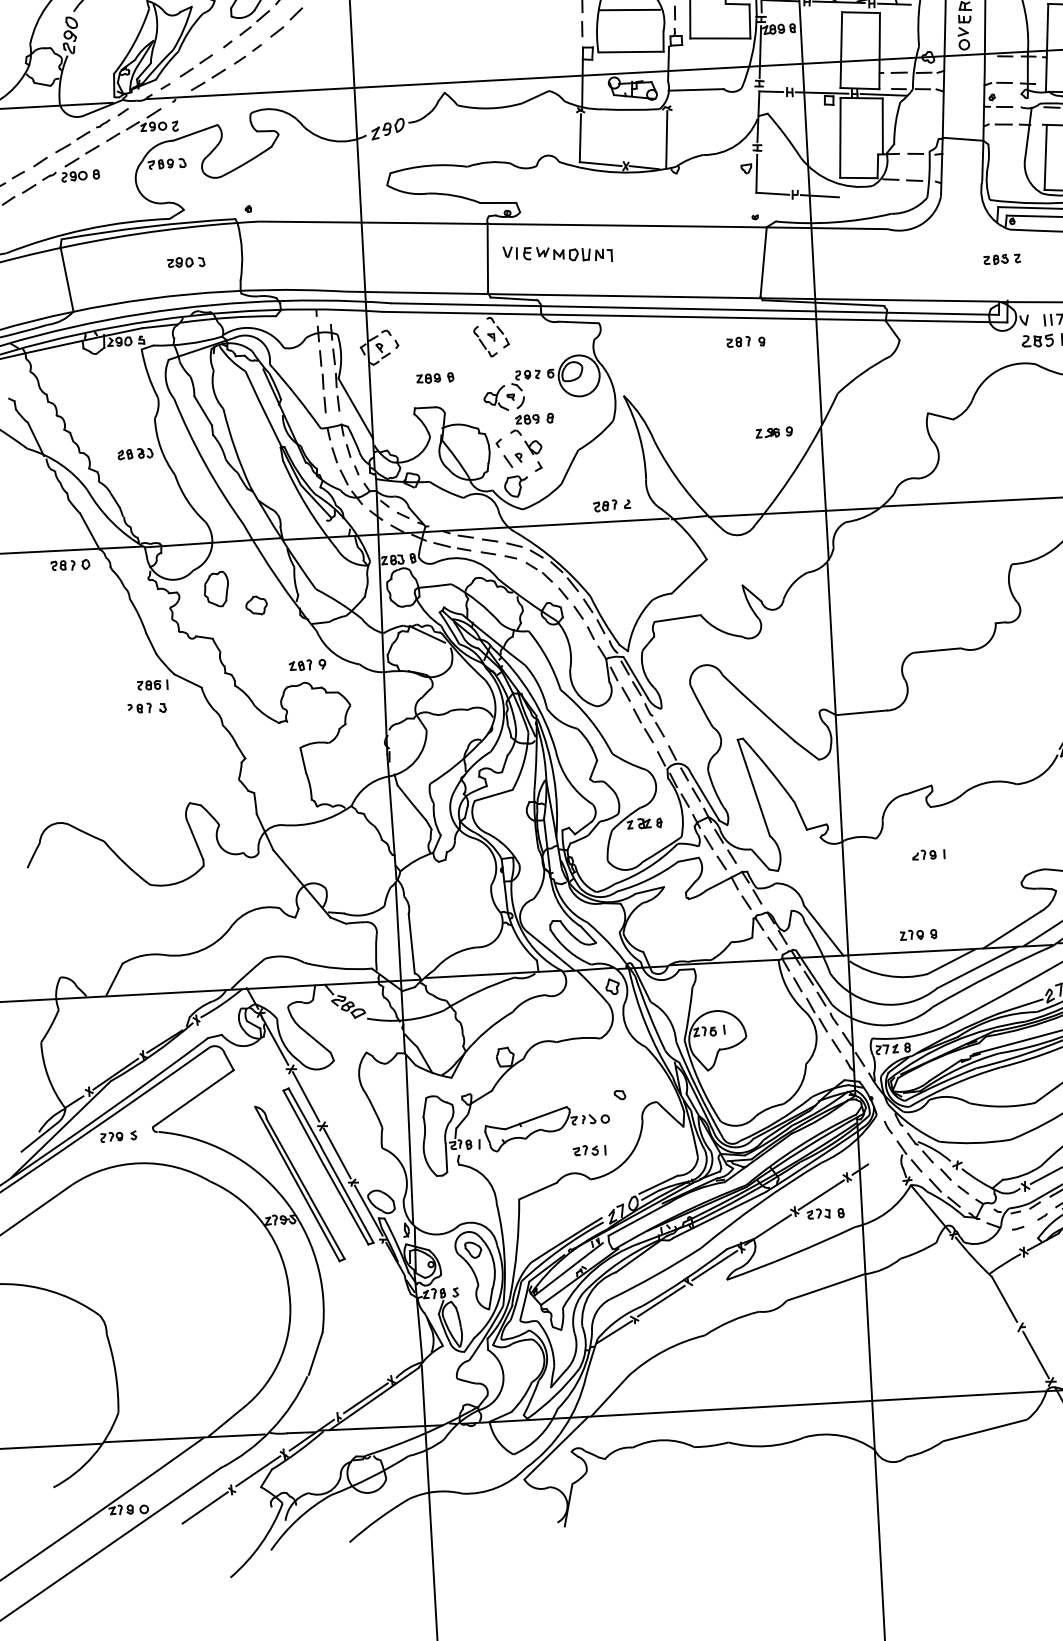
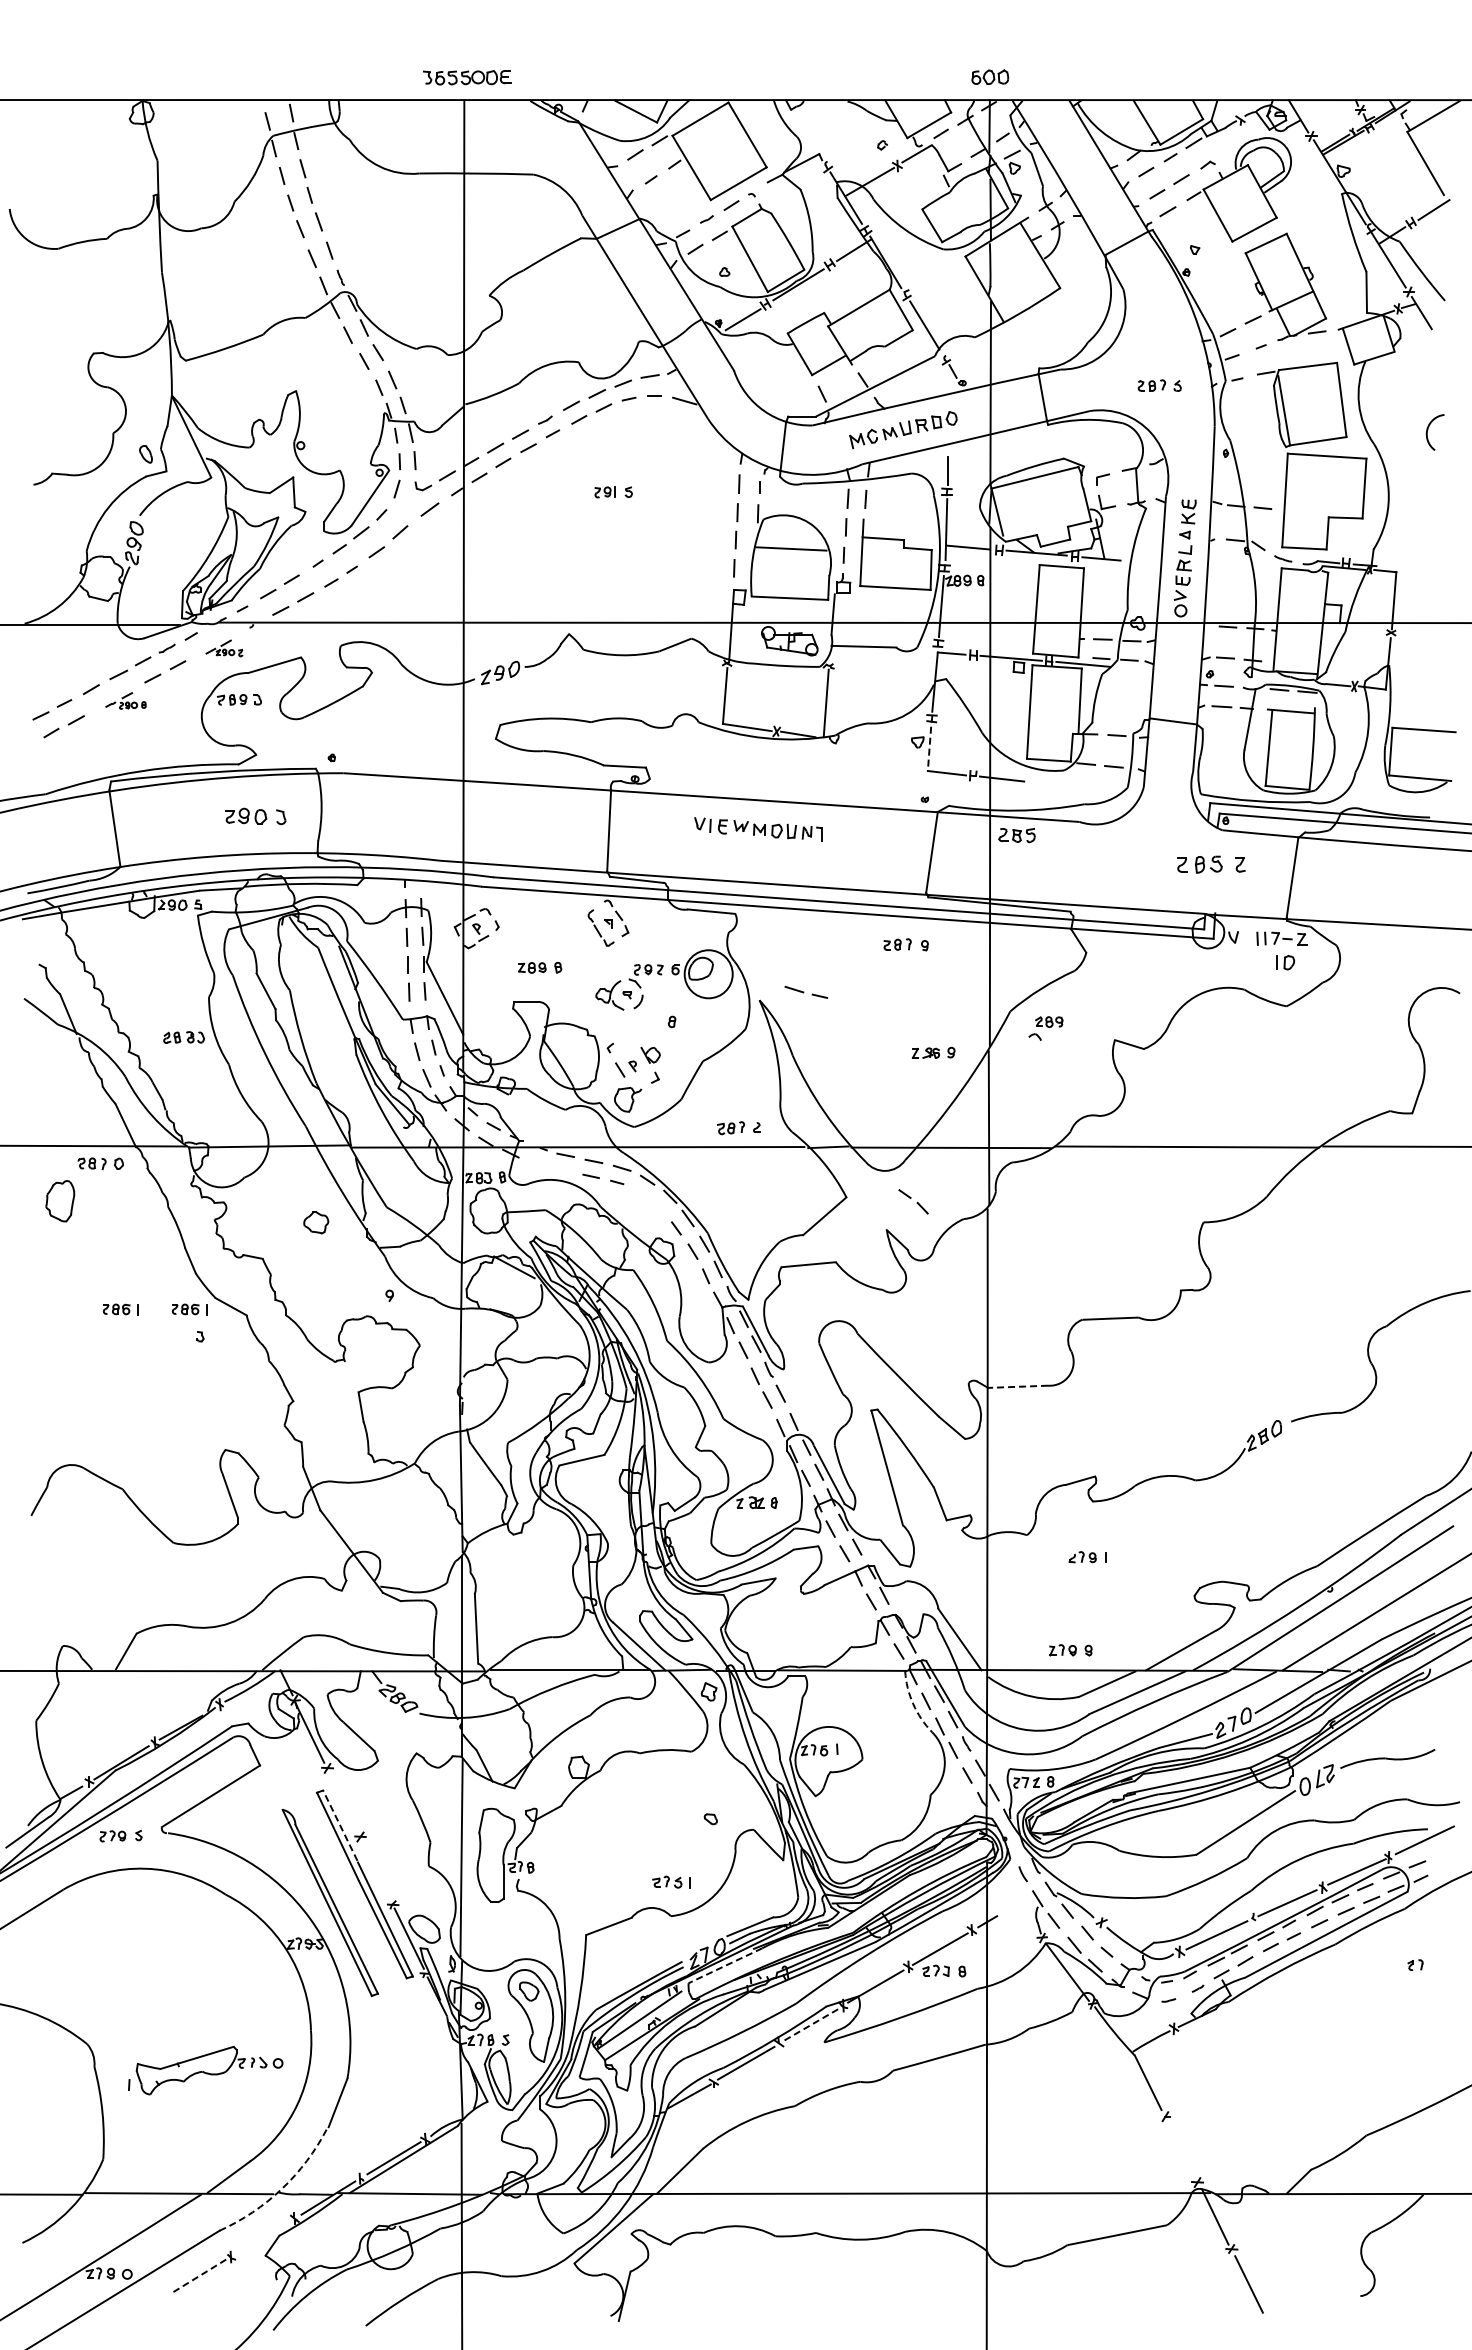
part: (152, 120) -> (224, 648), size x0.6
part: (70, 169) -> (125, 700), size x0.6
line: (756, 174) -> (929, 749), solid -> dashed
part: (557, 254) -> (758, 829), moved
part: (1002, 259) -> (1211, 864), size x1.6
part: (186, 261) -> (255, 815), size x1.4
part: (1037, 341) -> (1016, 835), moved
part: (524, 425) -> (1045, 1028), moved
part: (452, 546) -> (806, 991), moved
part: (539, 572) -> (913, 1201), moved
part: (216, 589) -> (60, 1201), moved
part: (300, 665) -> (363, 1295), removed
part: (93, 688) -> (120, 1309), added
part: (139, 708) -> (172, 1335), removed
line: (861, 712) -> (1018, 1386), solid -> dashed
arc: (787, 988) -> (913, 1704), solid -> dashed
line: (305, 1096) -> (342, 1800), removed
line: (305, 1117) -> (340, 1825), solid -> dashed
part: (543, 1128) -> (205, 2070), moved
line: (336, 1153) -> (375, 1869), removed
line: (639, 1218) -> (725, 1965), solid -> dashed
line: (714, 1266) -> (810, 2025), solid -> dashed
line: (1035, 1355) -> (1181, 2150), removed
arc: (271, 1429) -> (281, 2188), solid -> dashed
line: (257, 1470) -> (262, 2236), removed
line: (204, 1507) -> (198, 2276), solid -> dashed

